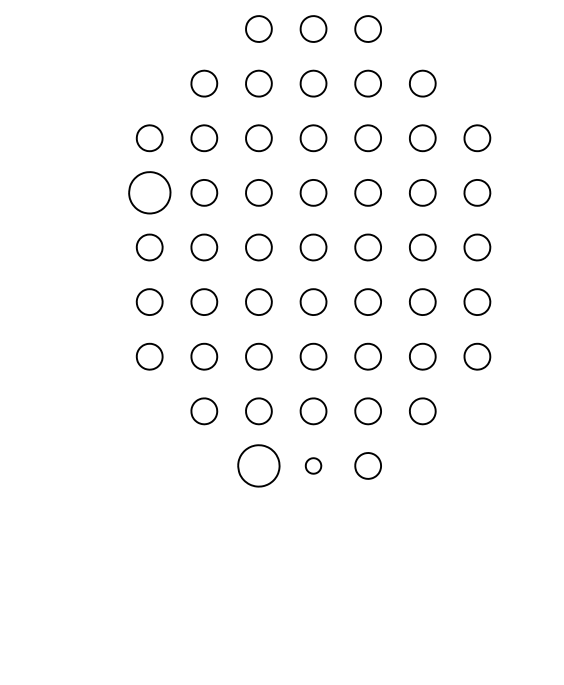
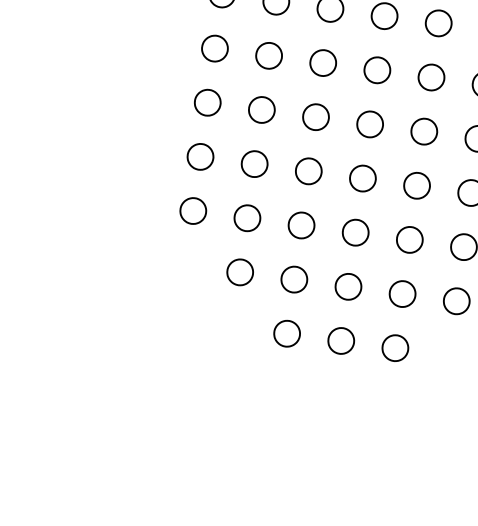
part: (149, 192) -> (214, 48), size x0.62
part: (258, 465) -> (286, 333), size x0.62
part: (313, 465) -> (341, 340), size x1.67

